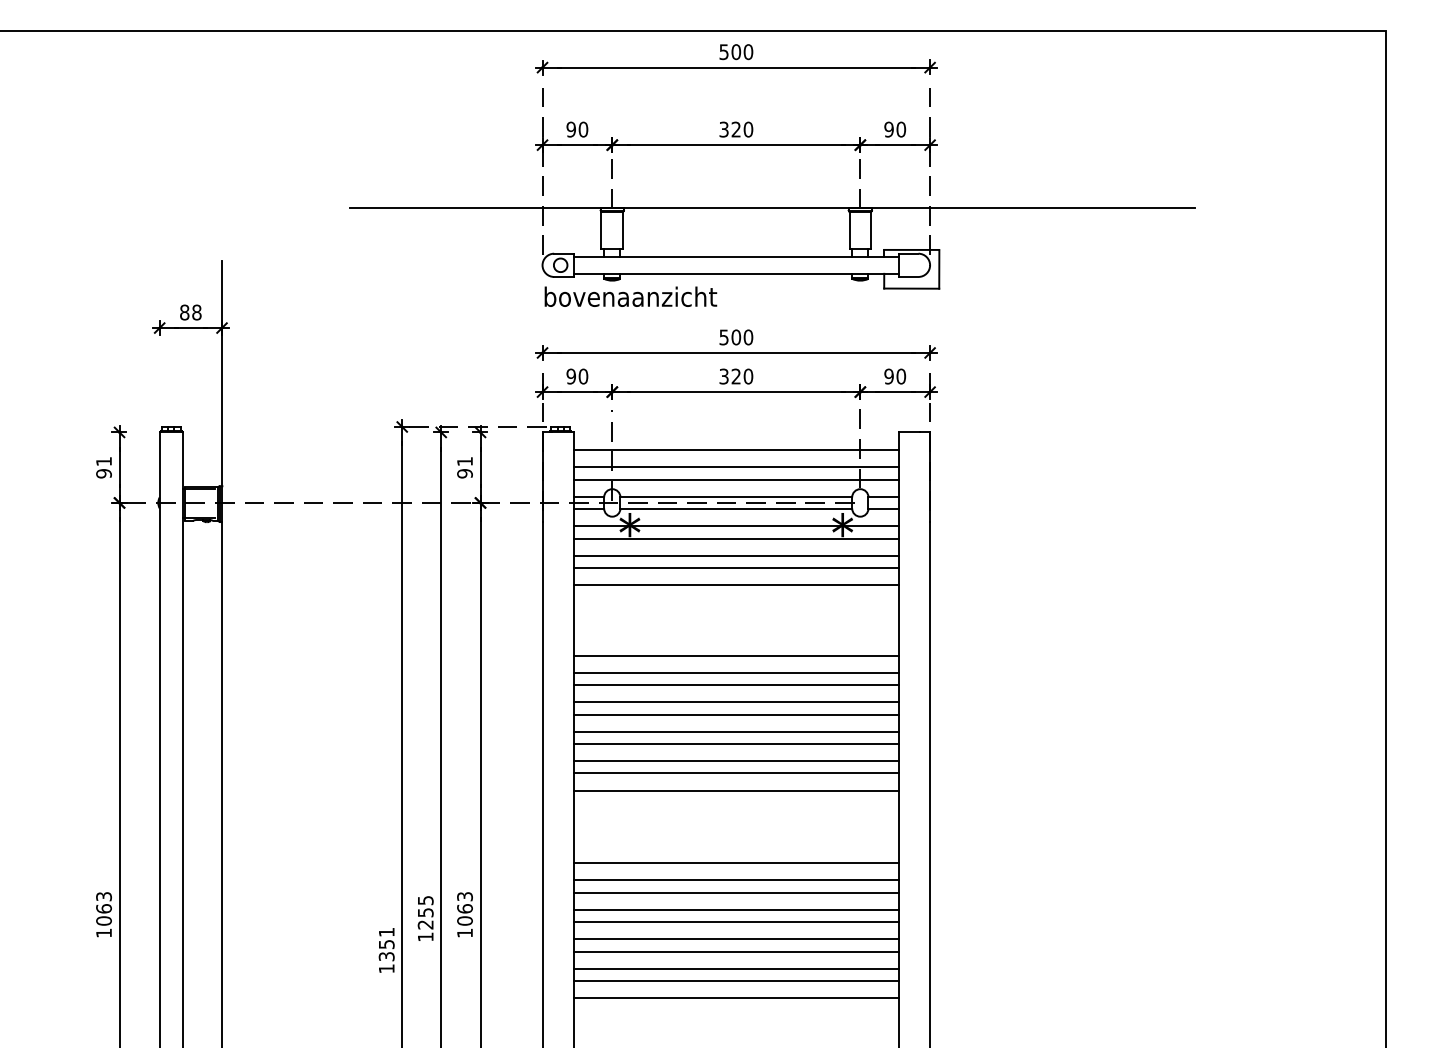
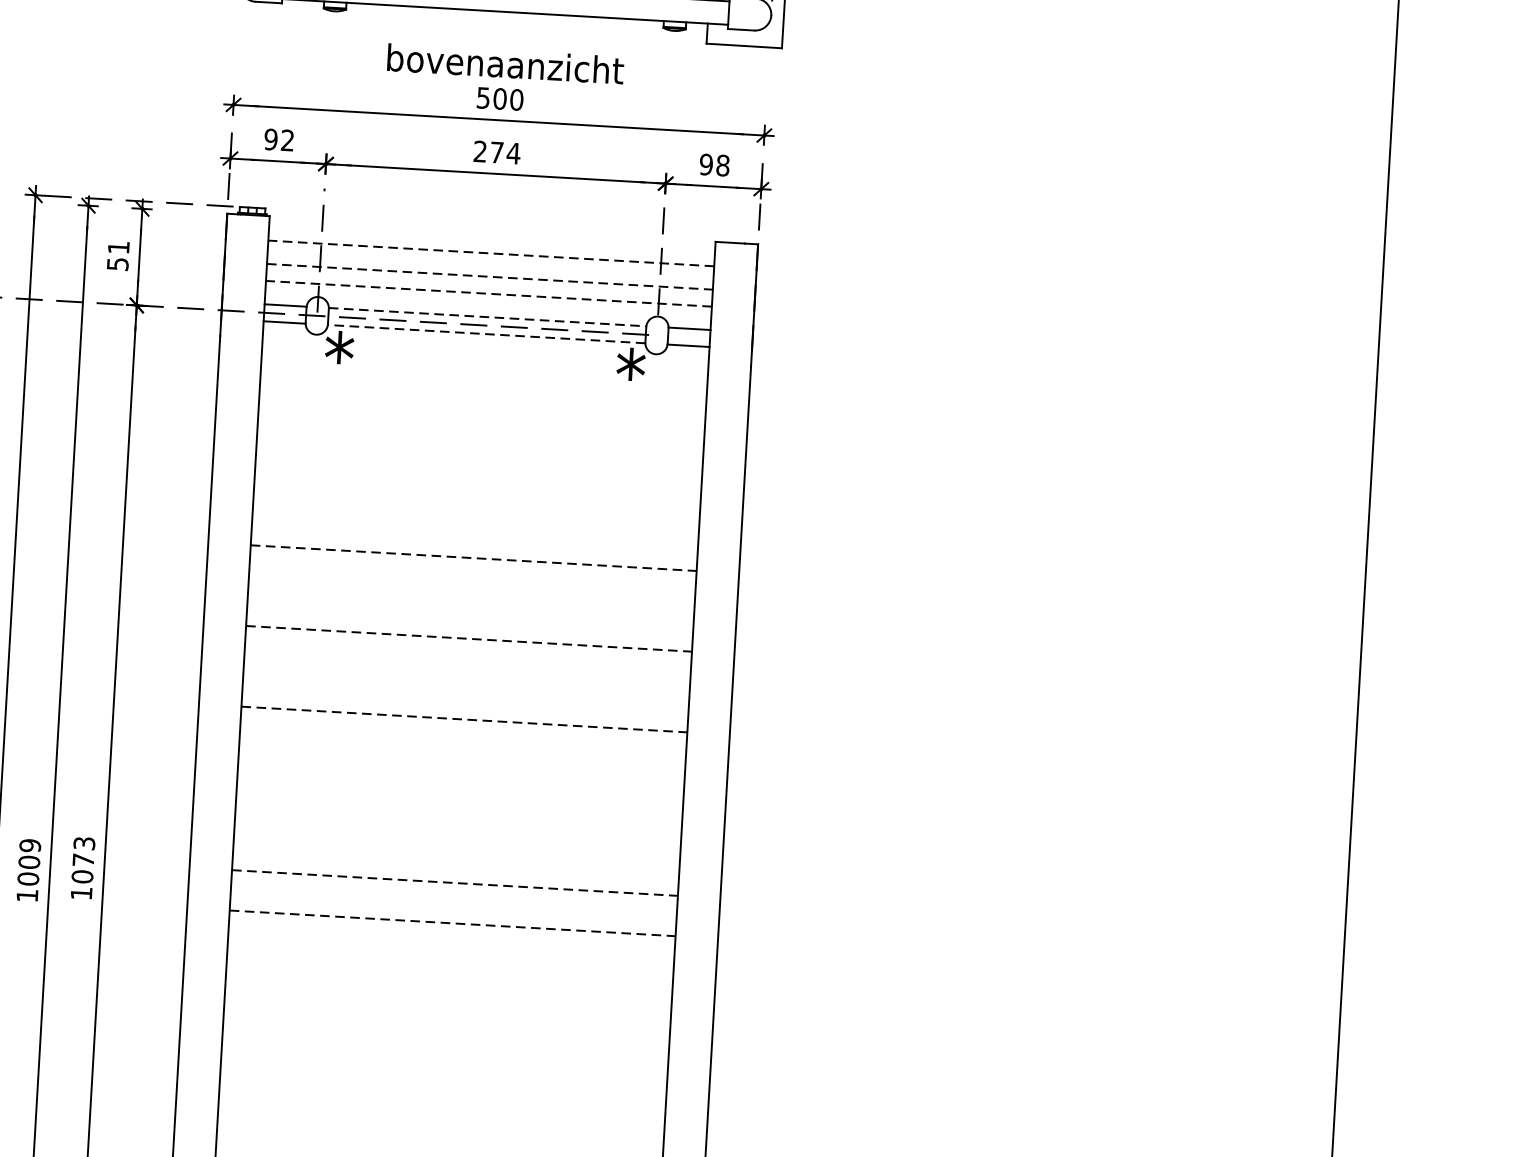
text: (630, 296) -> (505, 63), moved
text: (583, 376) -> (287, 140), 90 -> 92
text: (736, 376) -> (497, 152), 320 -> 274
text: (901, 376) -> (723, 165), 90 -> 98
line: (736, 450) -> (491, 253), solid -> dashed
line: (736, 467) -> (490, 277), solid -> dashed
text: (464, 473) -> (117, 263), 91 -> 51
line: (736, 479) -> (489, 293), solid -> dashed
line: (736, 496) -> (487, 316), solid -> dashed
line: (736, 509) -> (486, 334), solid -> dashed
line: (736, 526) -> (485, 357), removed
line: (736, 538) -> (484, 374), removed
line: (736, 555) -> (483, 397), removed
line: (736, 568) -> (482, 415), removed
line: (736, 585) -> (480, 438), removed
line: (736, 655) -> (475, 534), removed
line: (736, 672) -> (473, 557), solid -> dashed
line: (736, 685) -> (472, 575), removed
line: (736, 702) -> (471, 598), removed
line: (736, 714) -> (470, 615), removed
line: (736, 731) -> (469, 638), solid -> dashed
line: (736, 744) -> (468, 656), removed
line: (736, 761) -> (466, 679), removed
line: (736, 773) -> (465, 696), removed
line: (736, 790) -> (464, 719), solid -> dashed
line: (736, 863) -> (458, 819), removed
line: (736, 880) -> (457, 842), removed
line: (736, 892) -> (456, 859), removed
text: (464, 908) -> (82, 859), 1063 -> 1073
line: (736, 909) -> (455, 882), solid -> dashed
text: (425, 912) -> (29, 862), 1255 -> 1009
line: (736, 922) -> (454, 900), removed
line: (736, 939) -> (452, 923), solid -> dashed
line: (736, 951) -> (451, 940), removed
line: (736, 968) -> (450, 963), removed
line: (736, 981) -> (449, 981), removed
line: (736, 998) -> (448, 1004), removed

